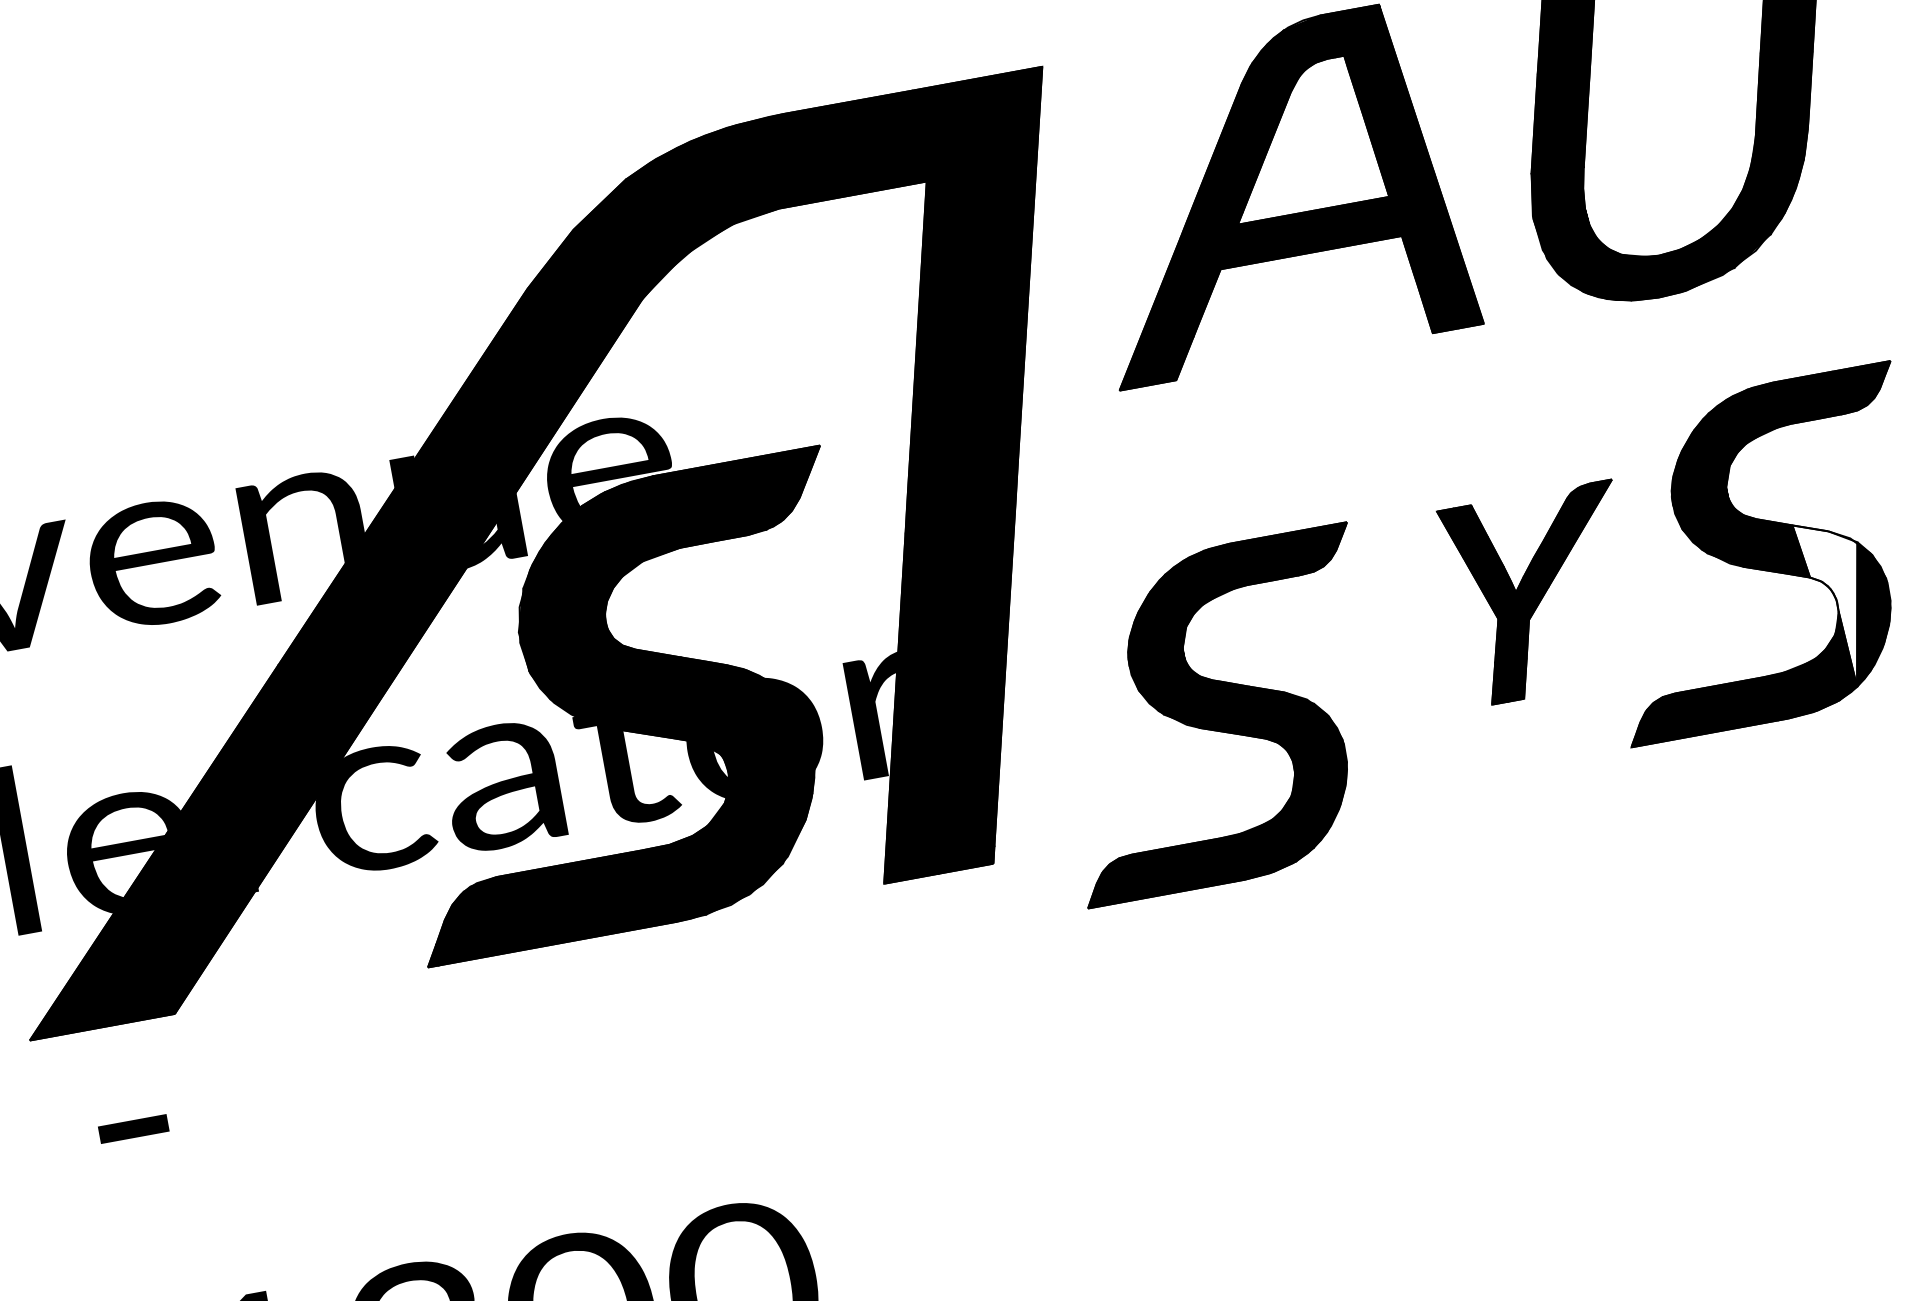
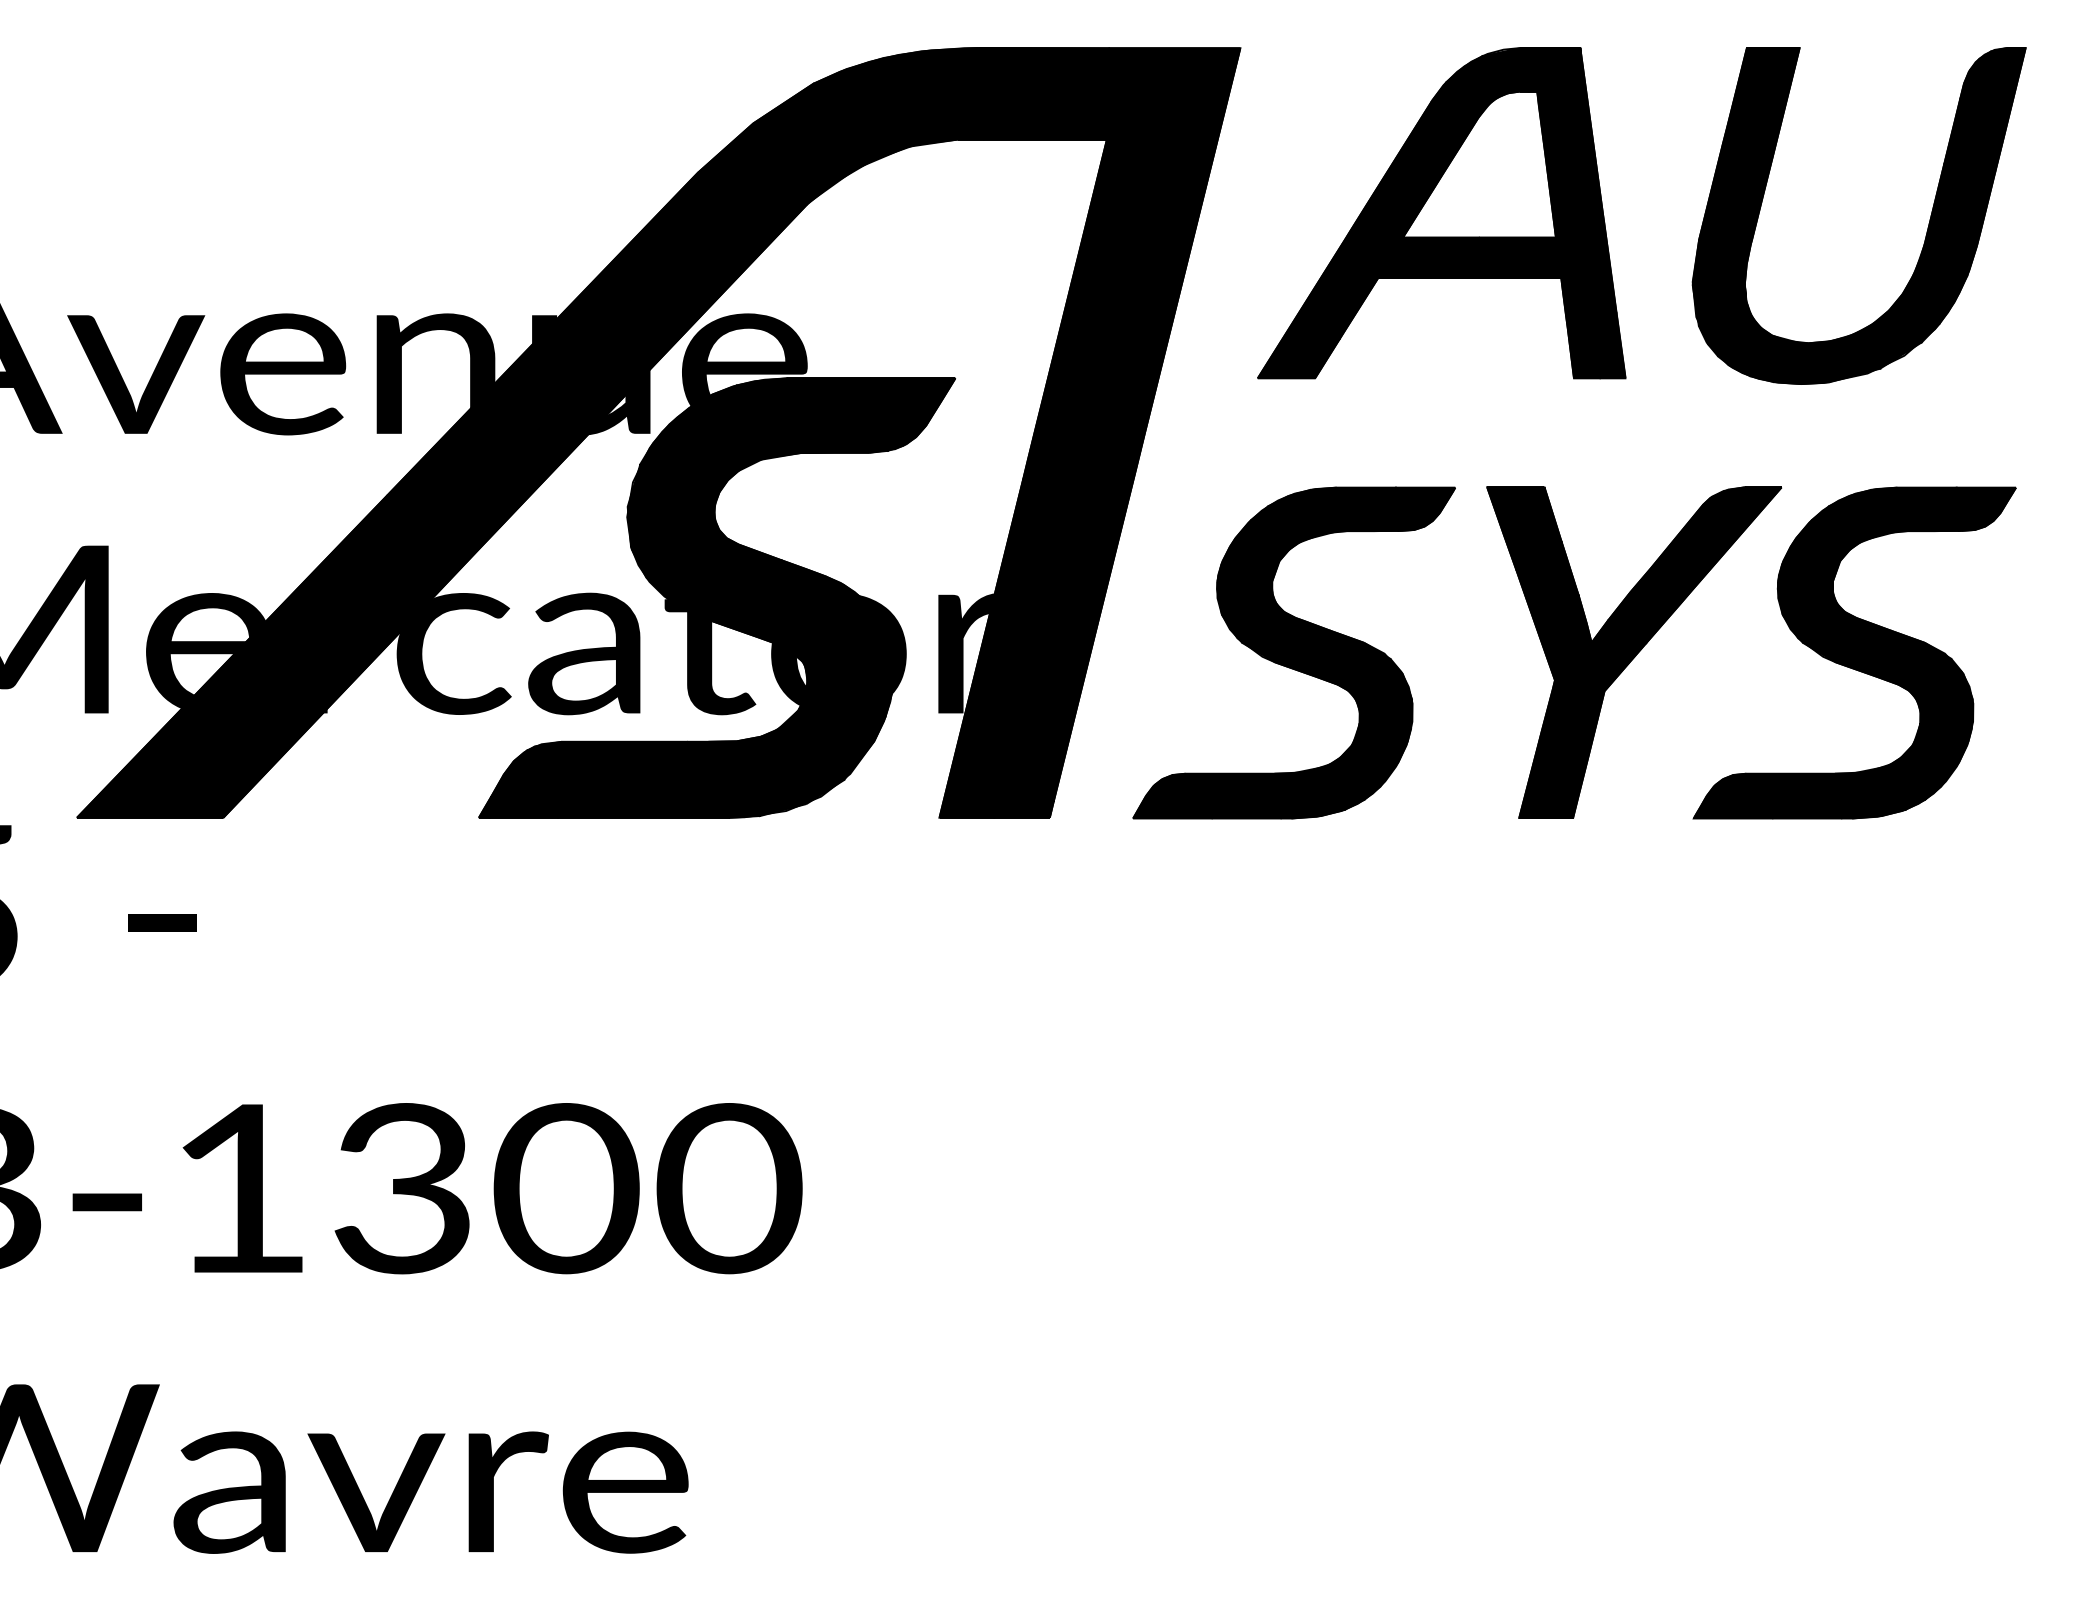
part: (1542, 593) -> (1634, 652), size x1.67
fill: (1837, 603) -> (1920, 714), added
part: (1216, 714) -> (1293, 652), moved

